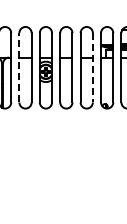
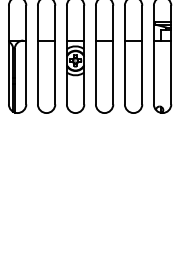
line: (19, 67) -> (38, 54), dashed -> solid
line: (92, 67) -> (141, 54), dashed -> solid

